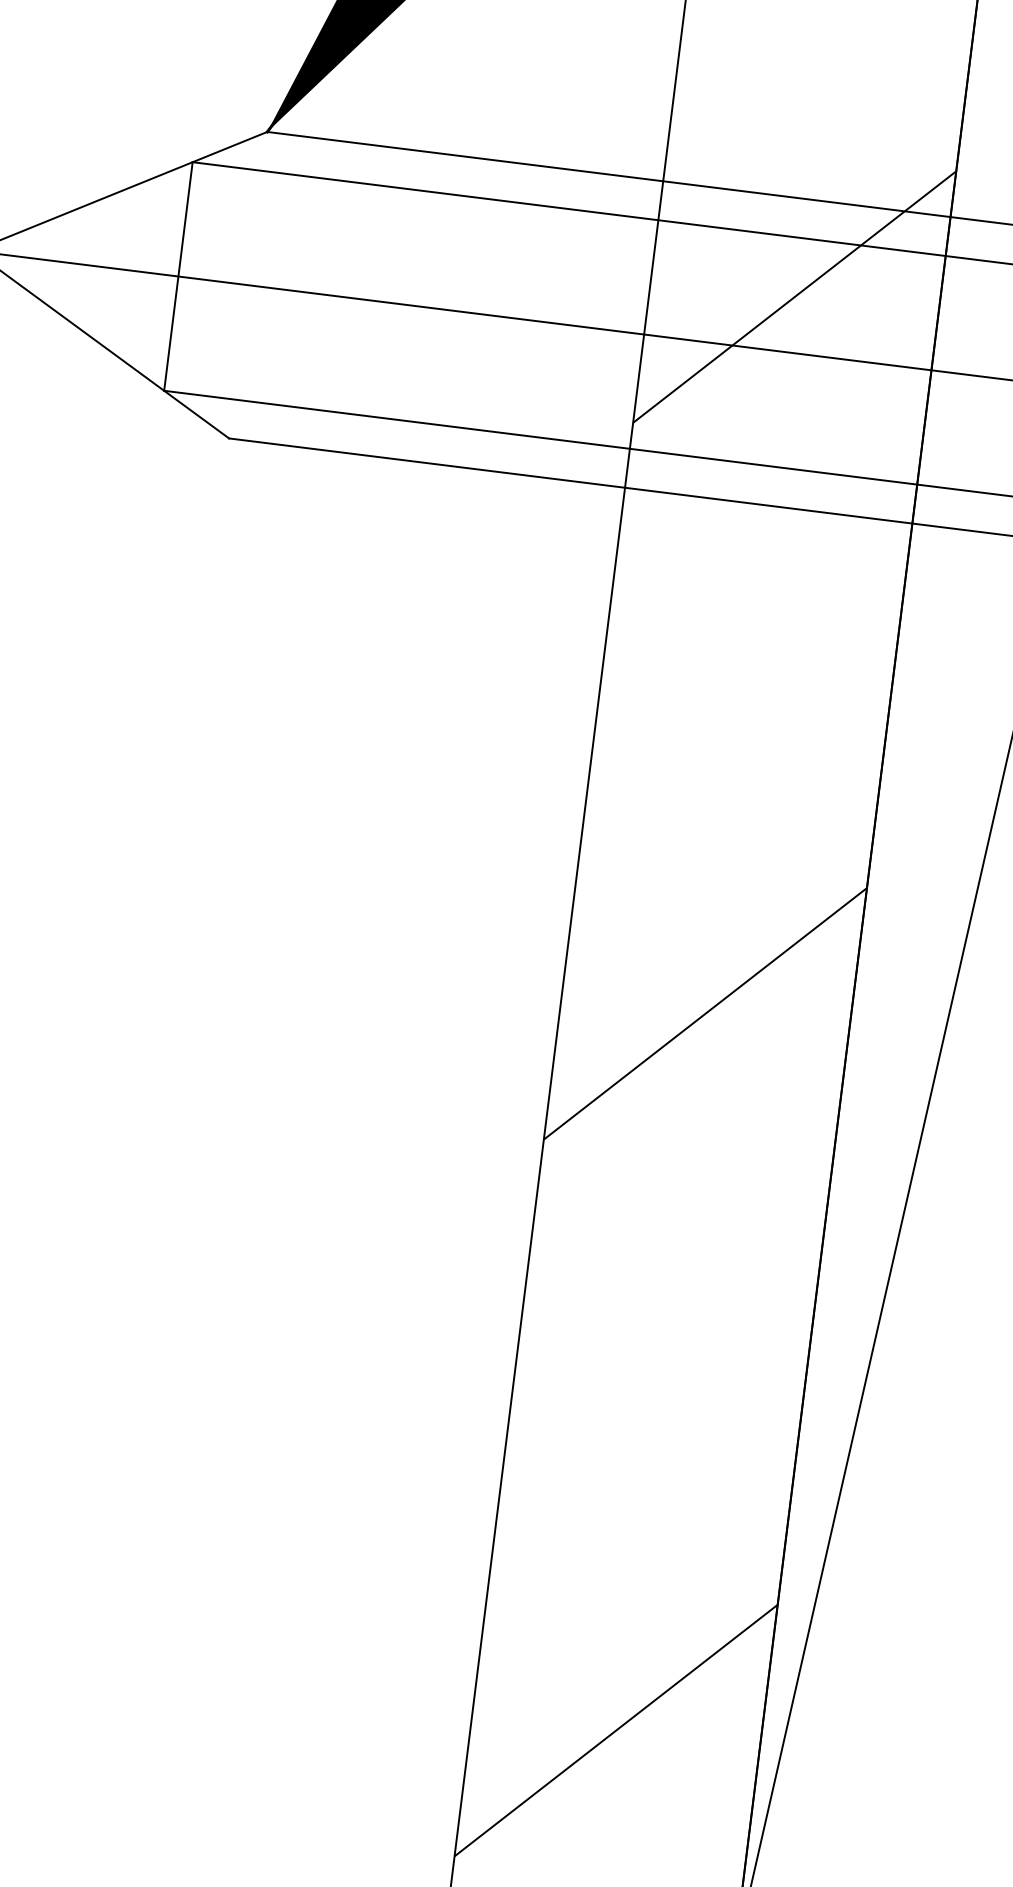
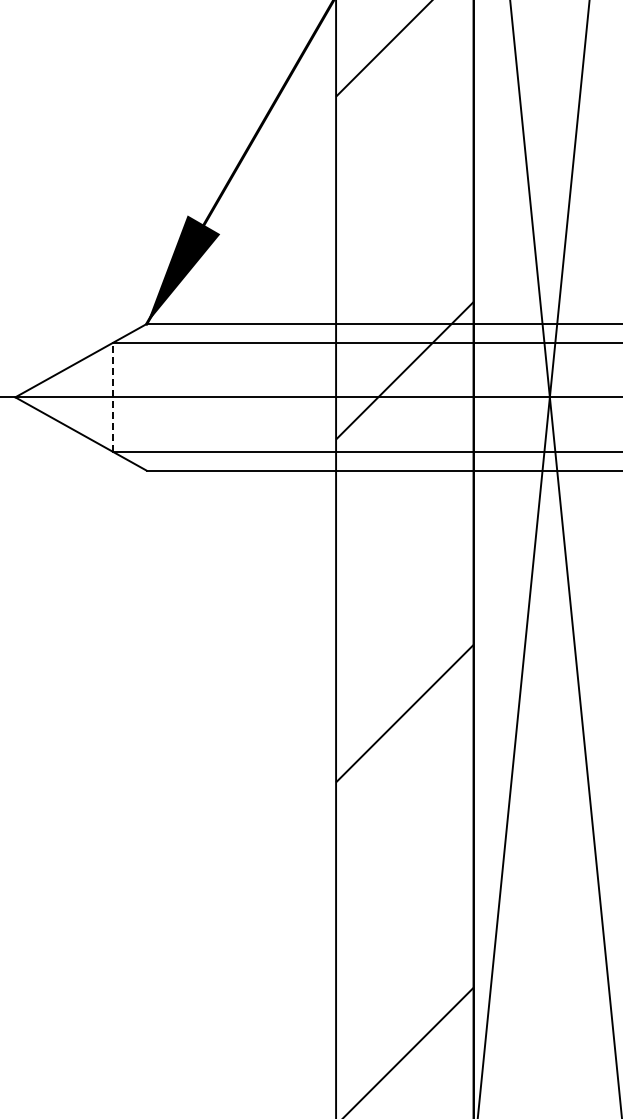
line: (178, 276) -> (113, 397), solid -> dashed

